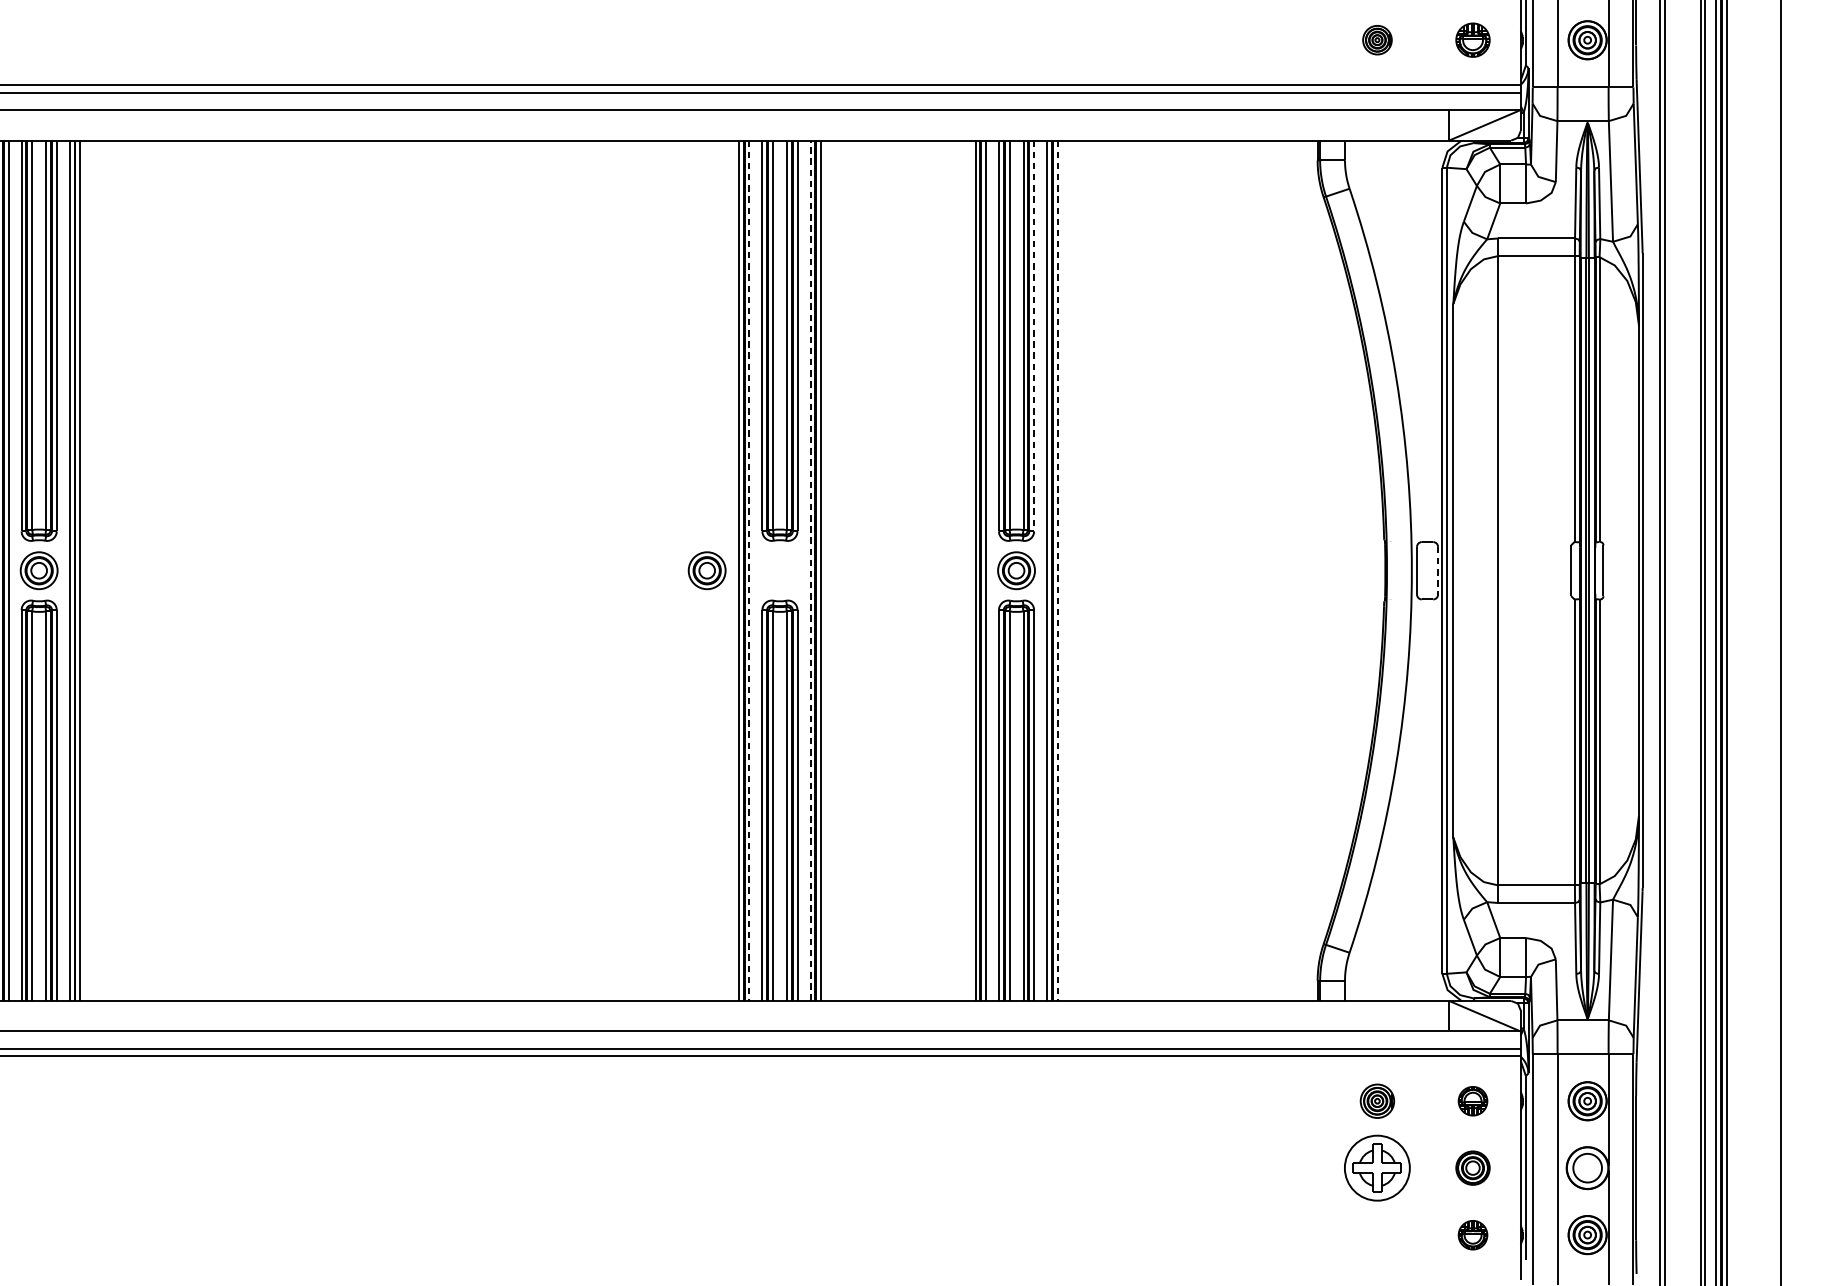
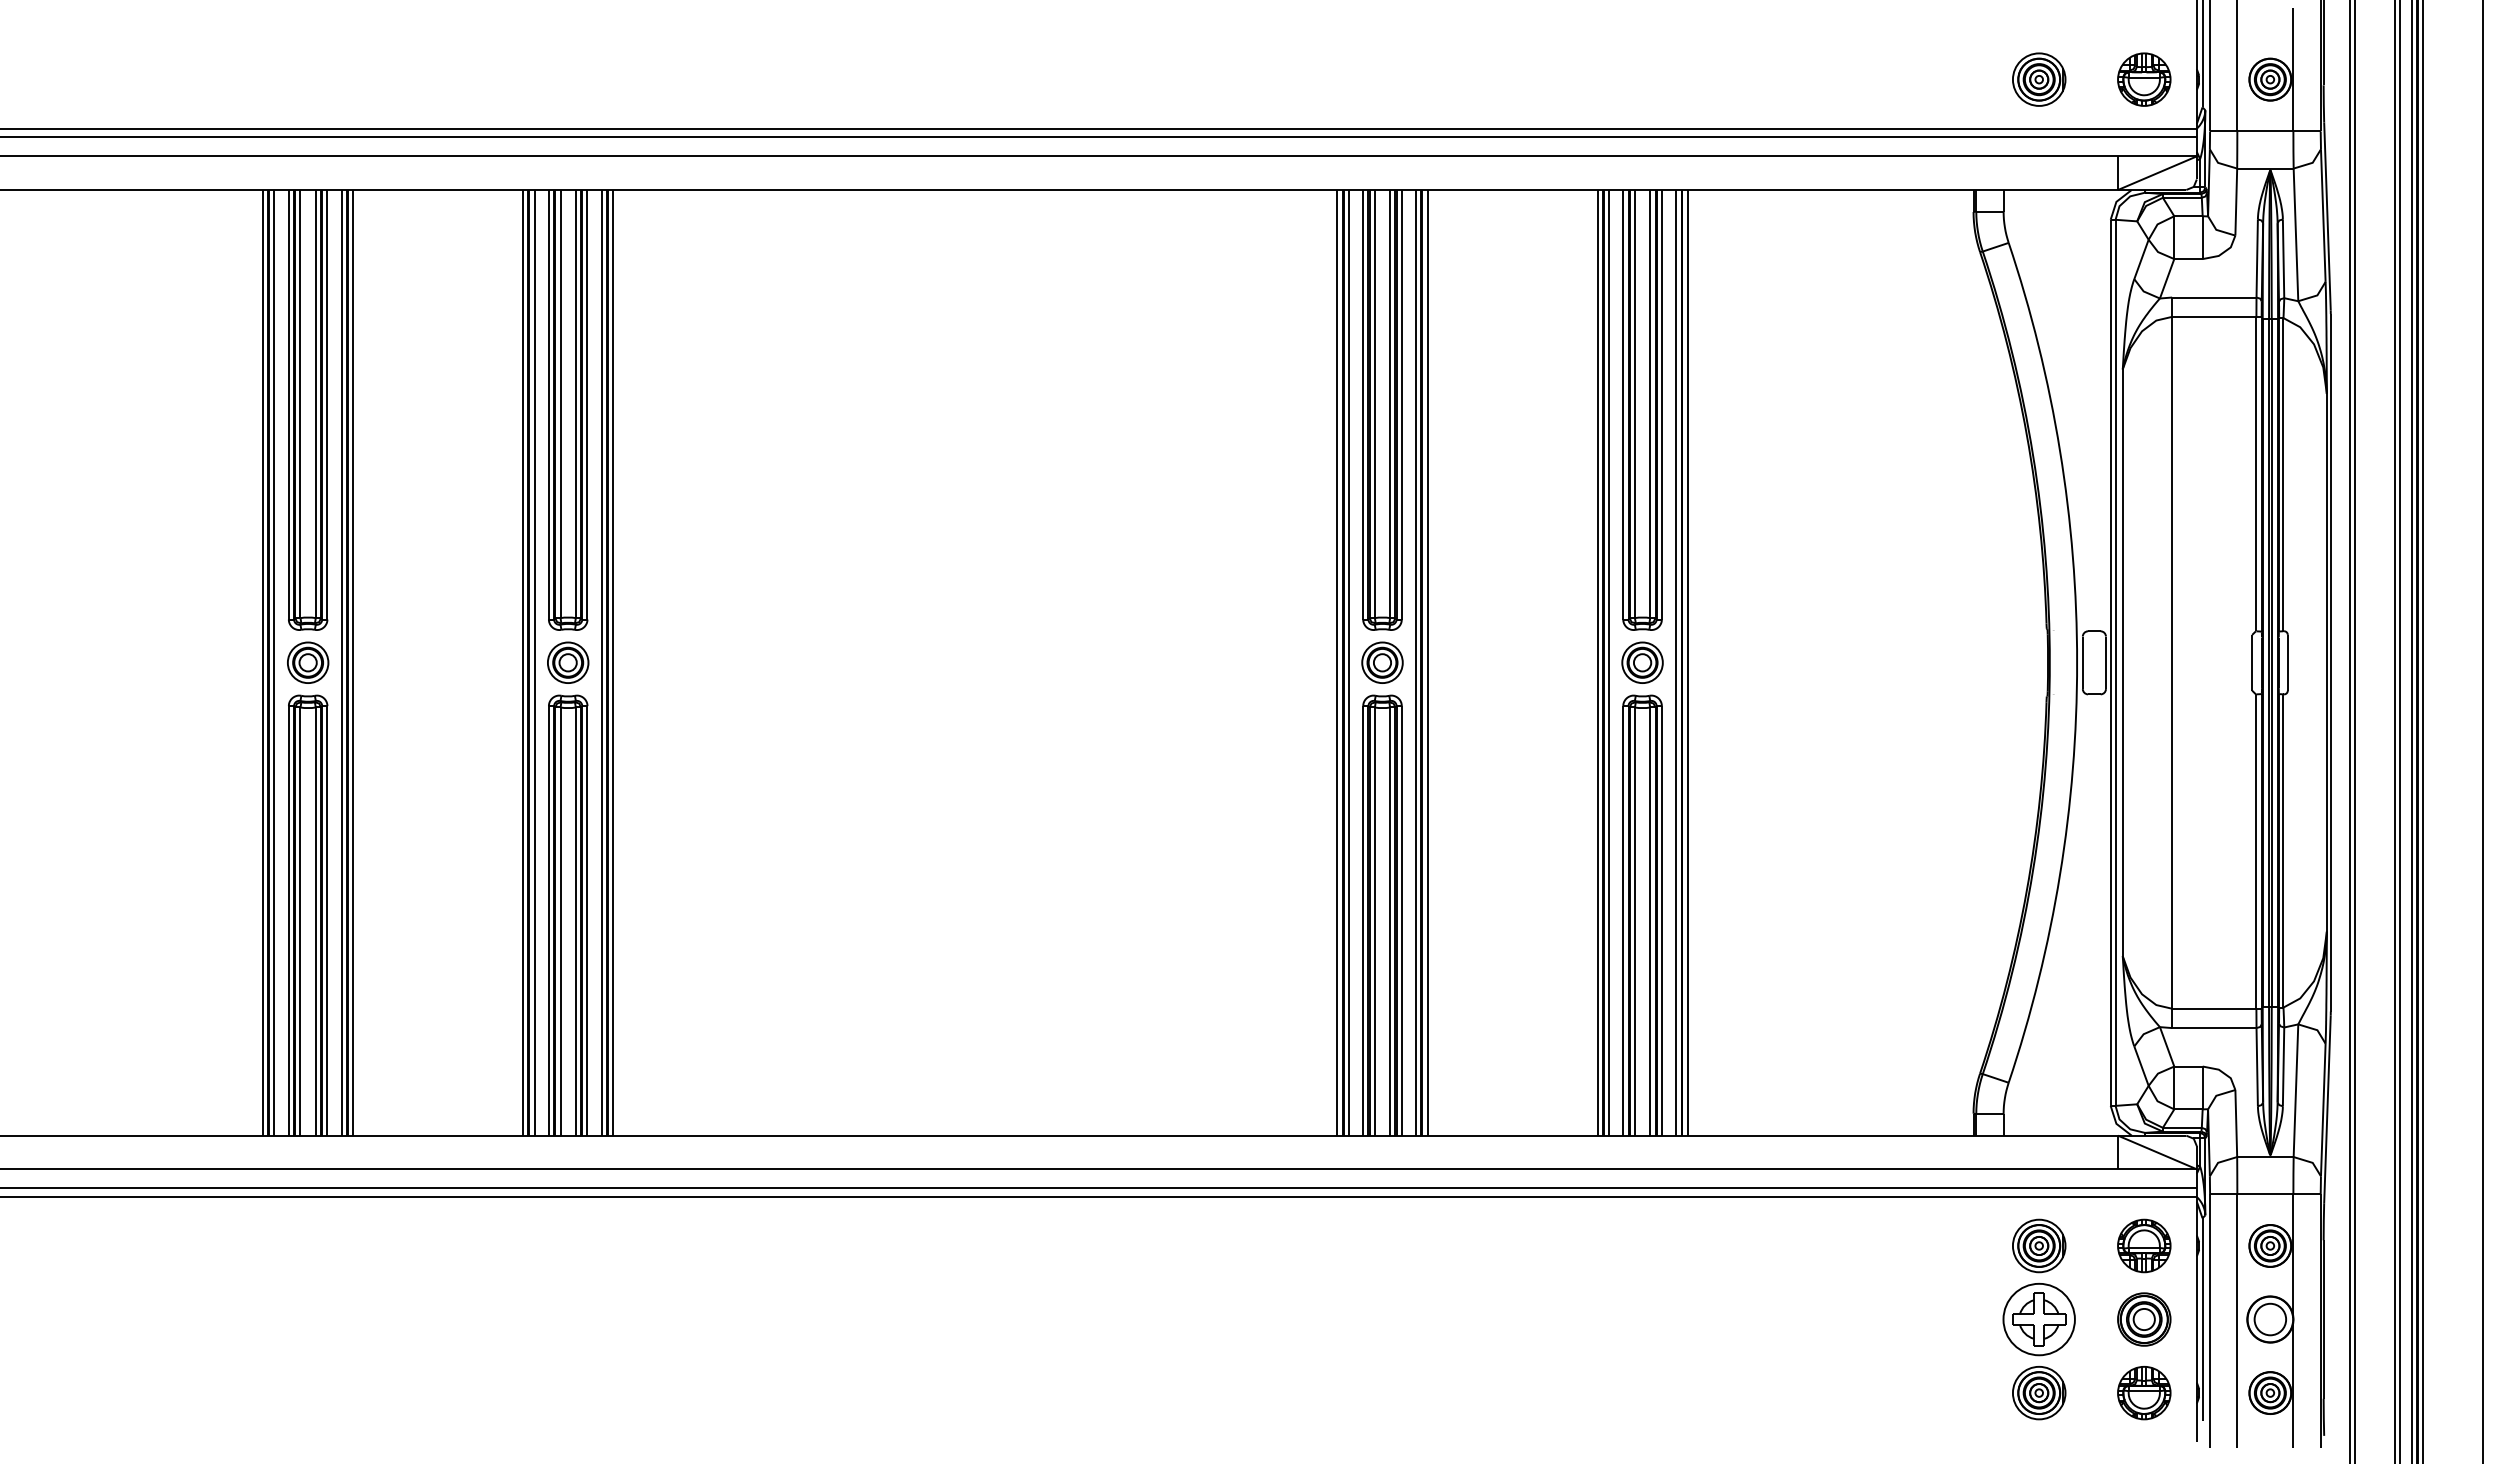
part: (1377, 40) -> (2039, 79), size x1.67
part: (1473, 40) -> (2144, 79), size x1.43
line: (1033, 335) -> (1661, 404), dashed -> solid
part: (707, 570) -> (1382, 662), moved
line: (749, 570) -> (1348, 662), dashed -> solid
line: (810, 570) -> (1416, 662), dashed -> solid
line: (1057, 570) -> (1687, 662), dashed -> solid
line: (1437, 571) -> (2105, 663), dashed -> solid
part: (1377, 1100) -> (2039, 1245), size x1.43
part: (1473, 1100) -> (2144, 1245), size x1.67
part: (1473, 1168) -> (2144, 1319), size x1.43
part: (1377, 1235) -> (2039, 1393), added
part: (1473, 1235) -> (2144, 1393), size x1.67

